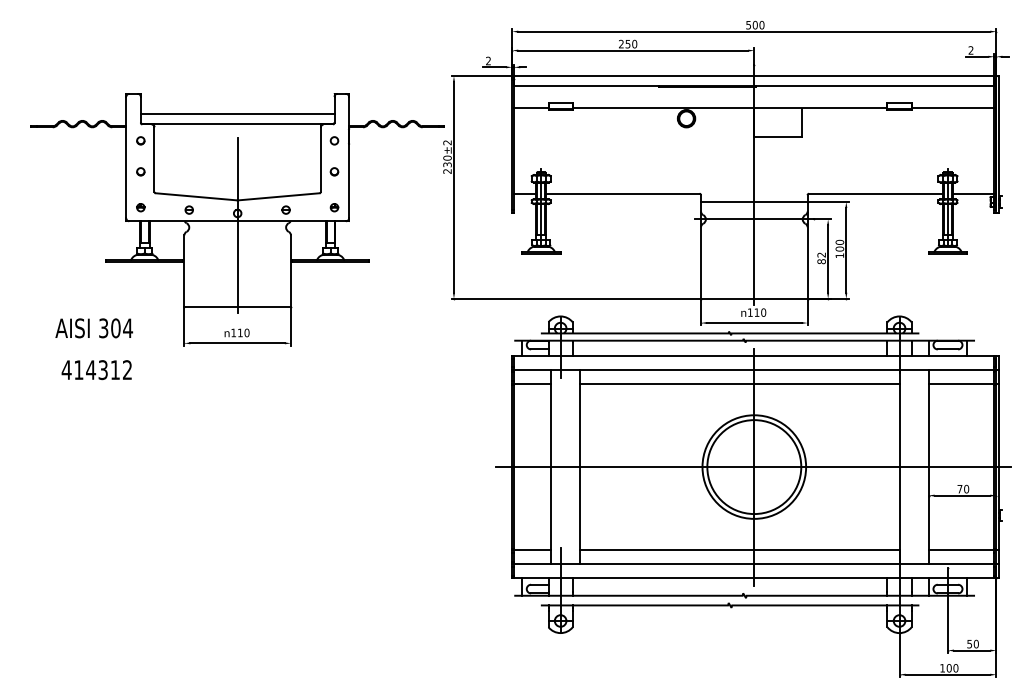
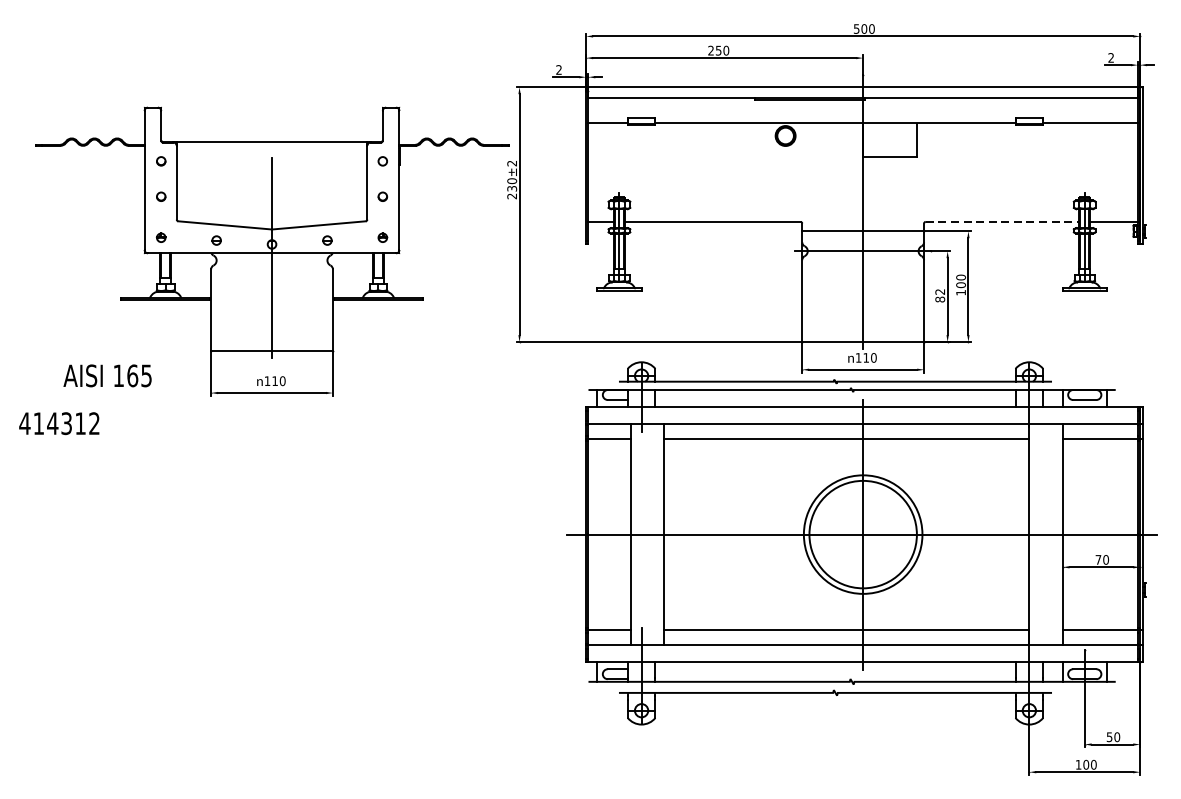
line: (237, 114) -> (271, 131), removed
line: (876, 193) -> (1002, 221), solid -> dashed
text: (116, 328) -> (133, 376), 304 -> 165
text: (96, 370) -> (59, 424), moved

